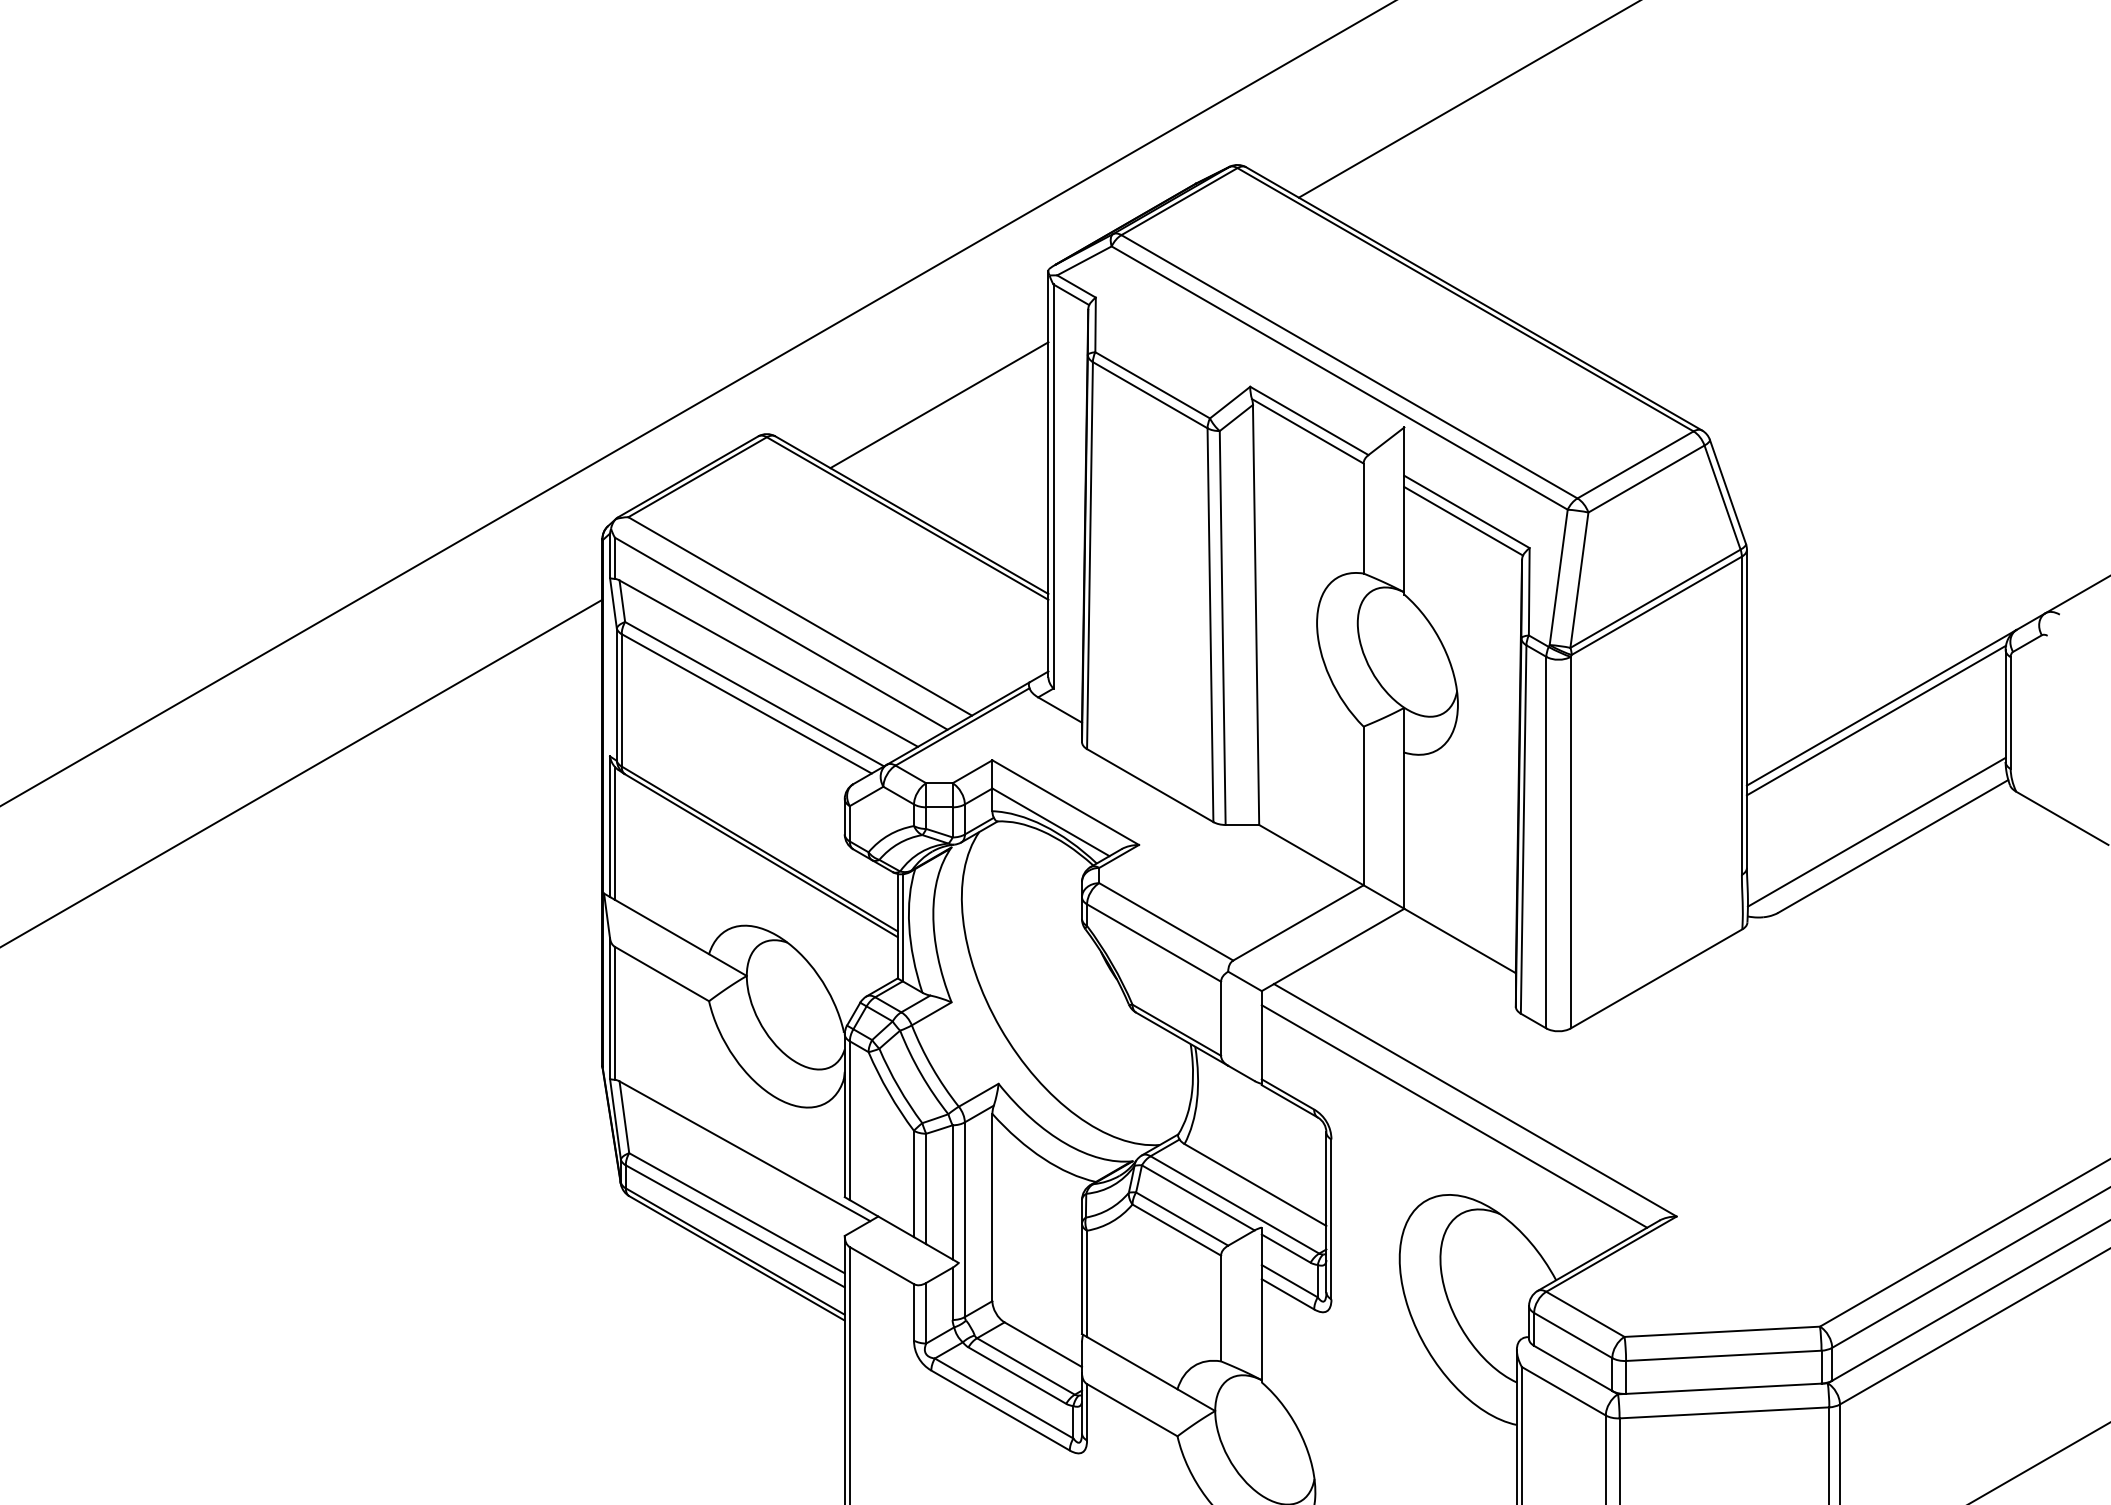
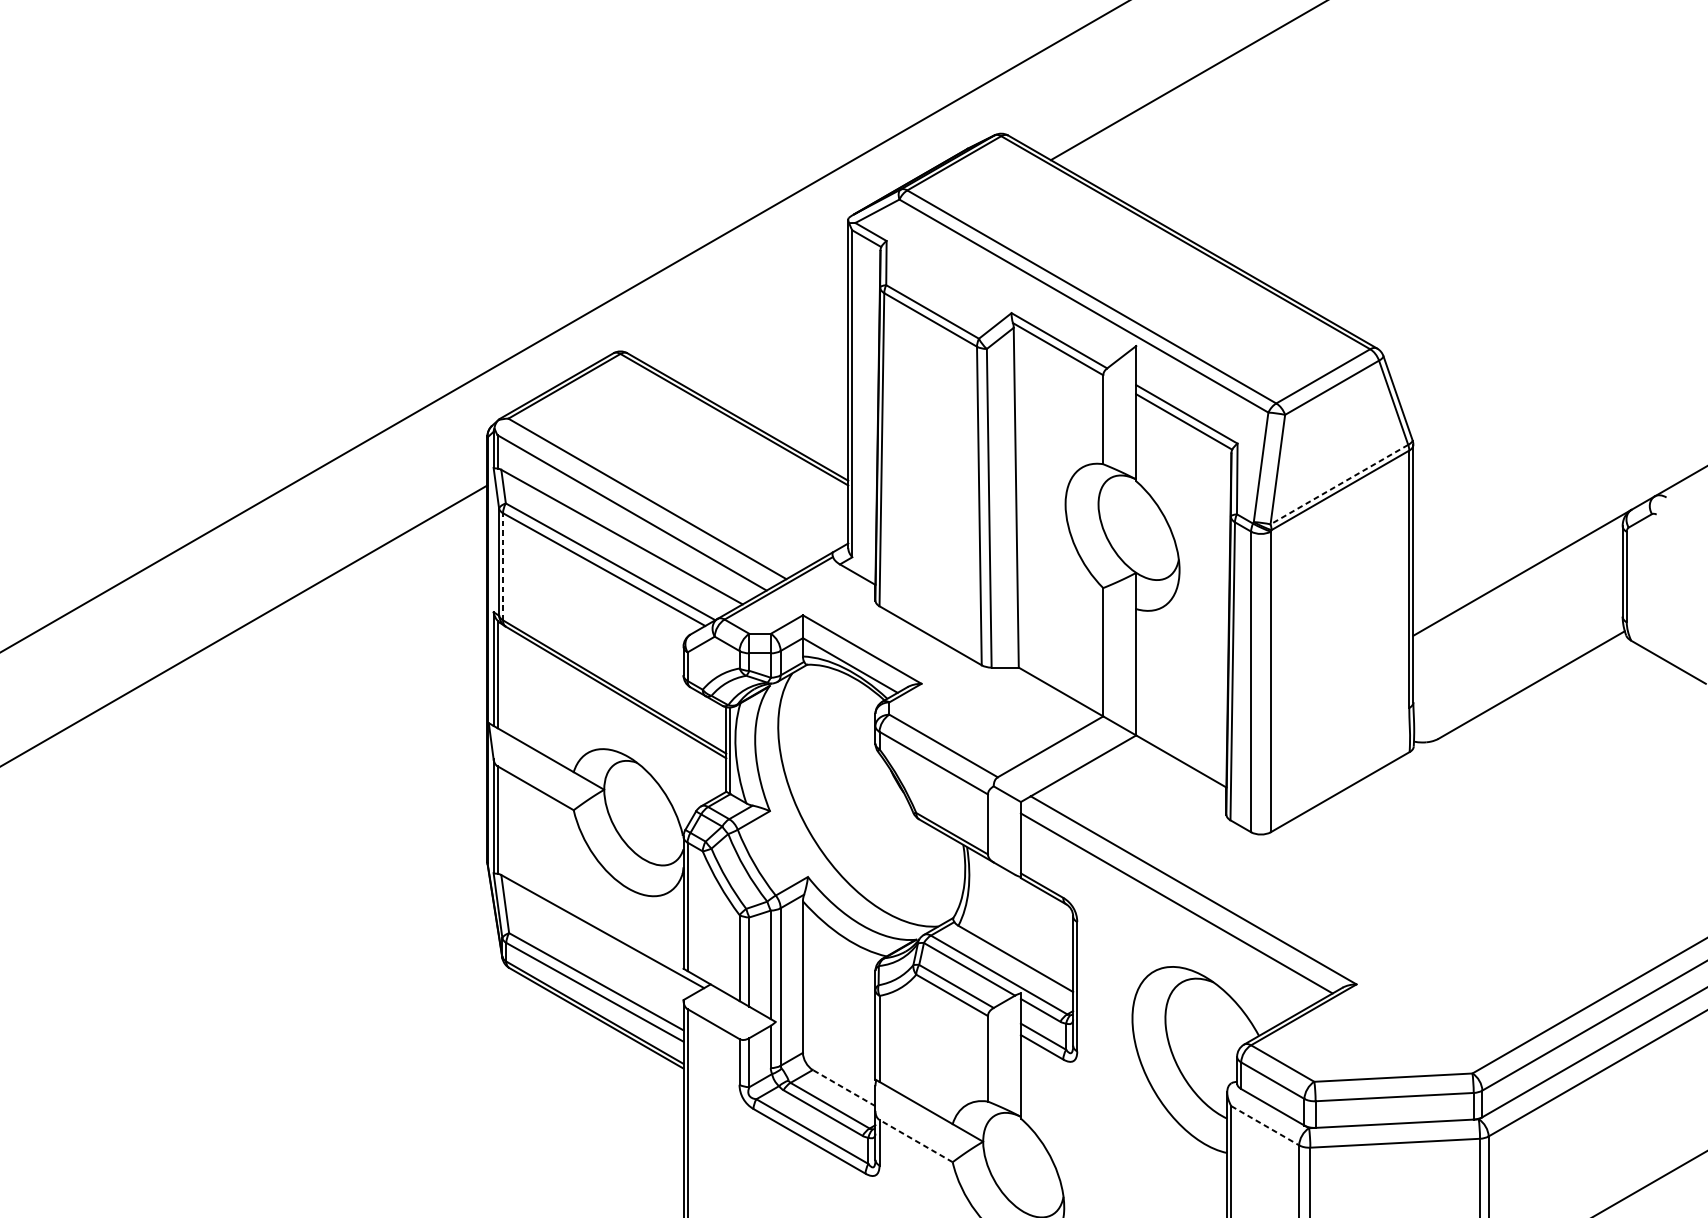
line: (939, 405) -> (760, 328), removed
line: (1655, 599) -> (1339, 485), solid -> dashed
line: (621, 699) -> (502, 566), solid -> dashed
line: (1876, 720) -> (1518, 583), removed
line: (1876, 831) -> (1518, 672), removed
line: (1043, 1344) -> (844, 1087), solid -> dashed
line: (1564, 1391) -> (1265, 1125), solid -> dashed
line: (1131, 1409) -> (915, 1140), solid -> dashed

